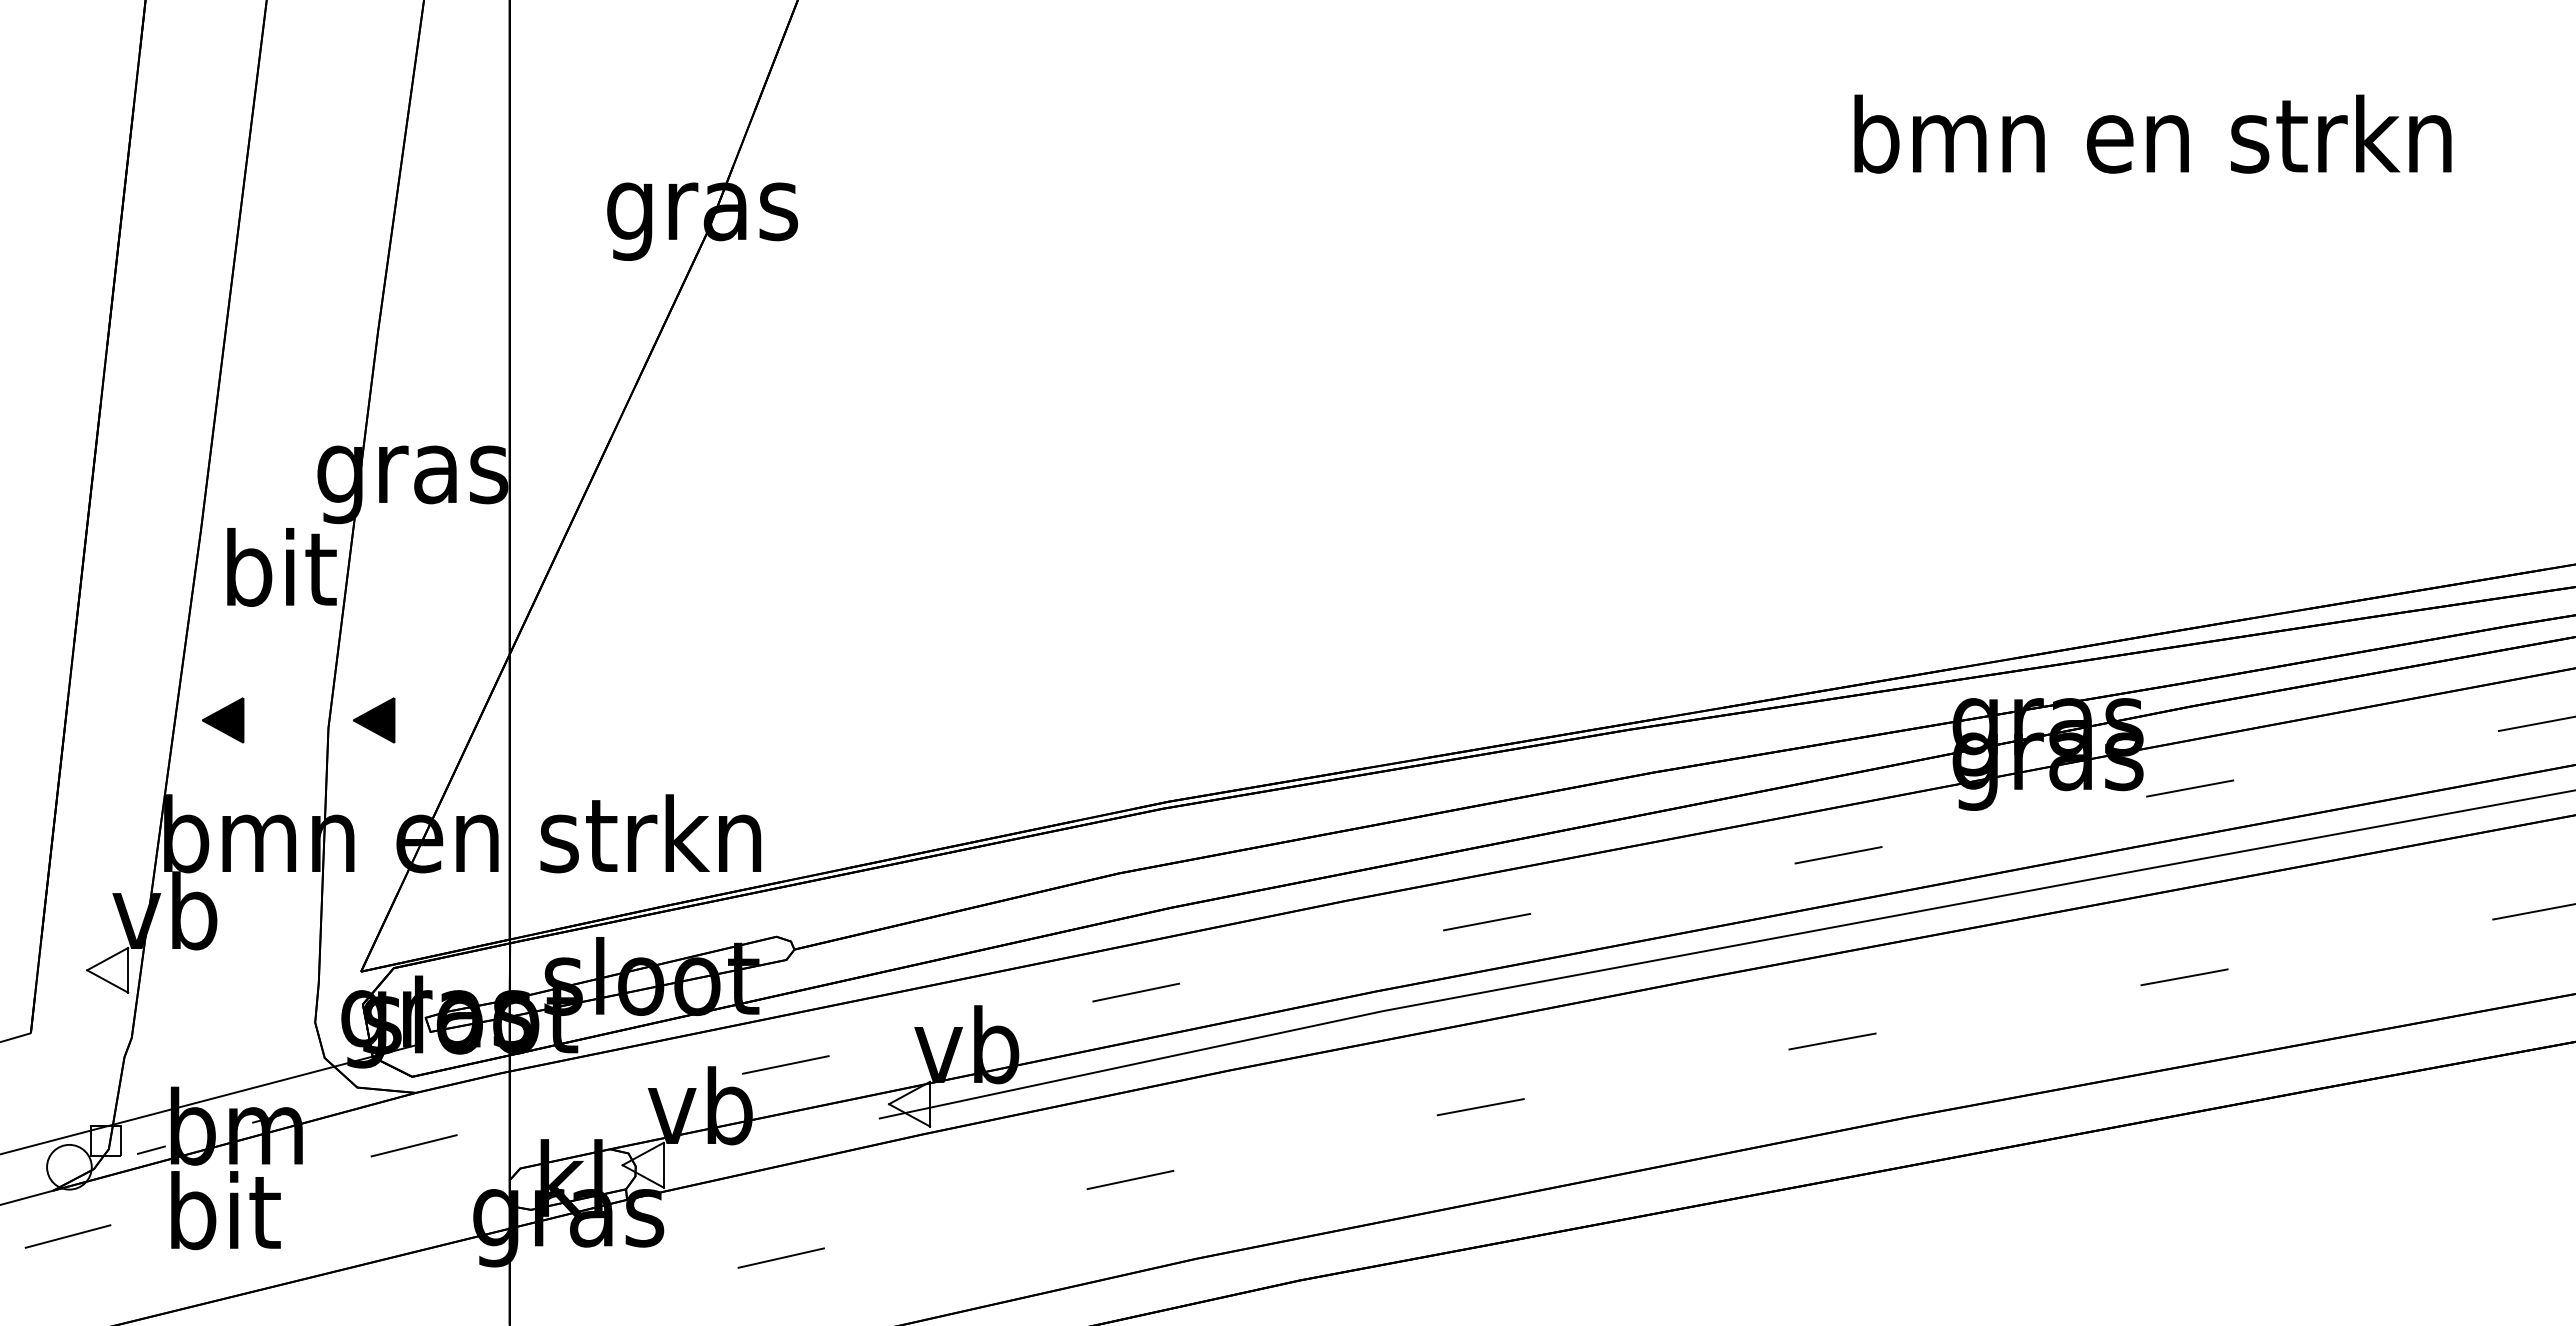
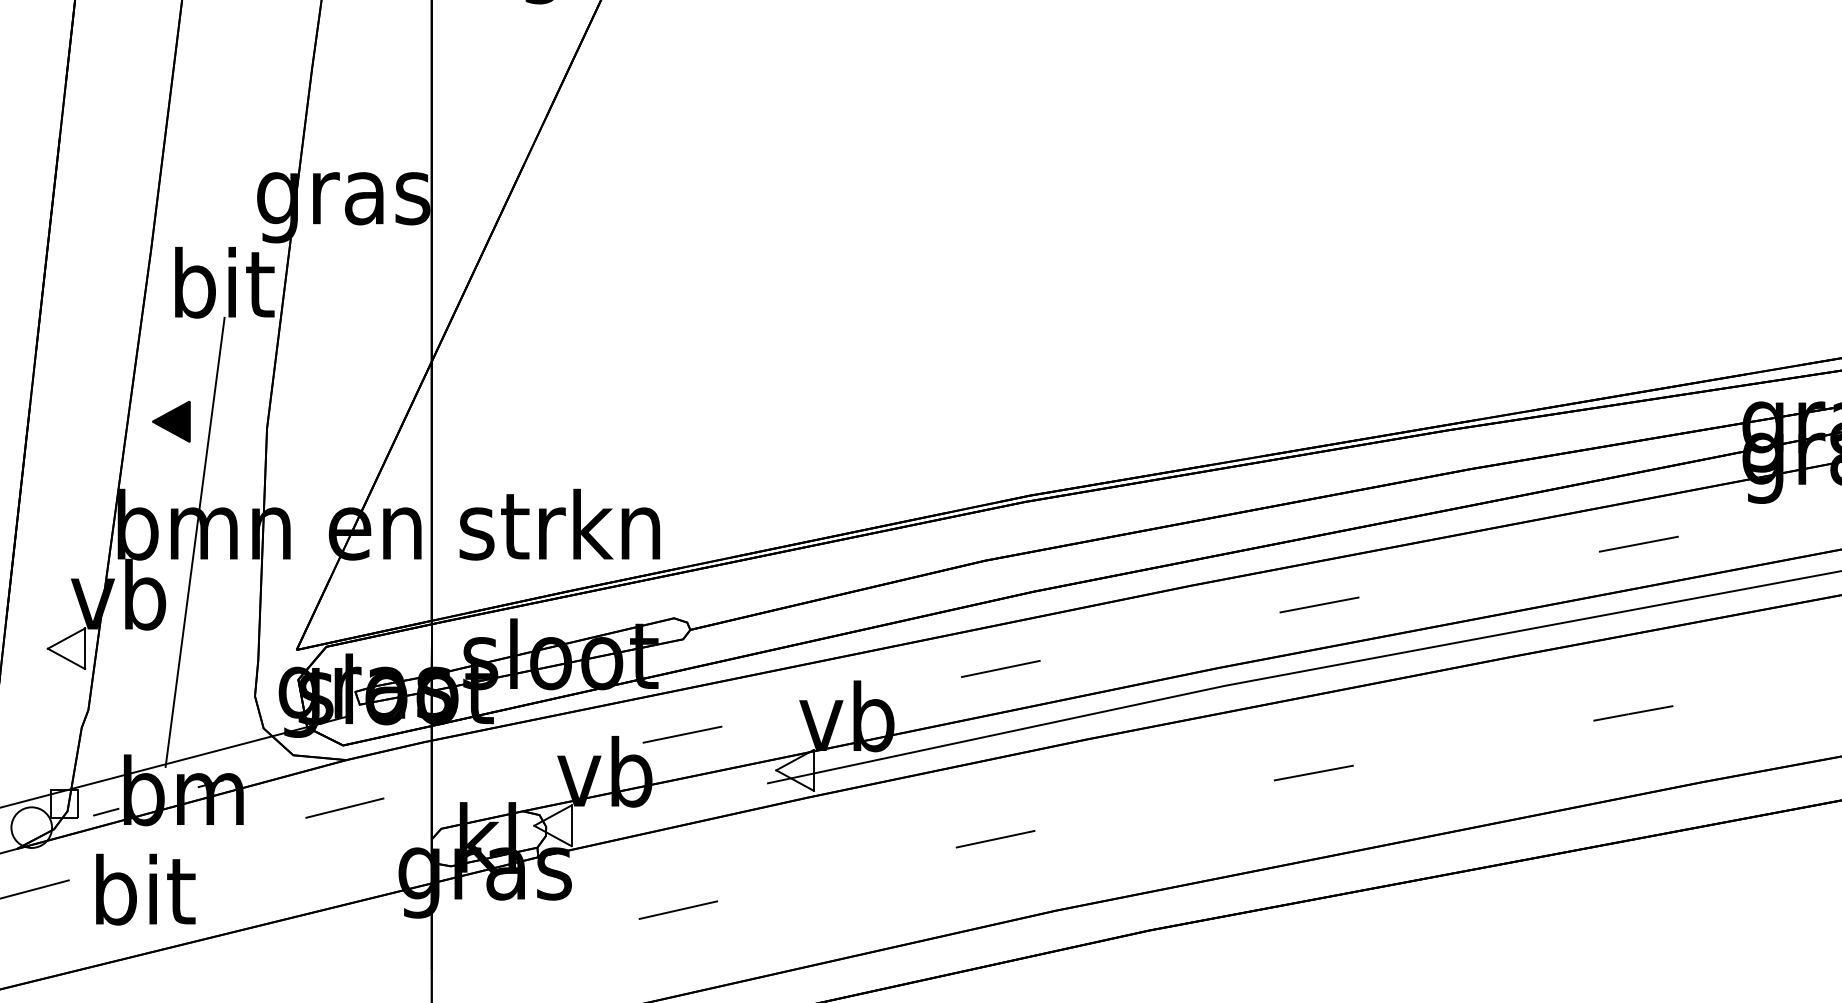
part: (374, 720) -> (308, 421), removed
line: (248, 853) -> (194, 542), added
text: (225, 1210) -> (145, 889), moved

